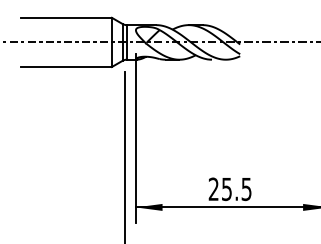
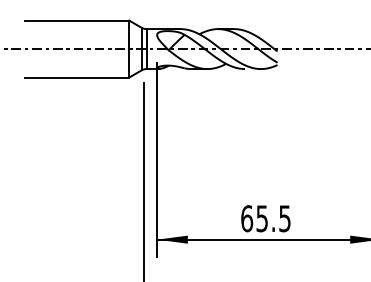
text: (214, 189) -> (247, 218), 25.5 -> 65.5

